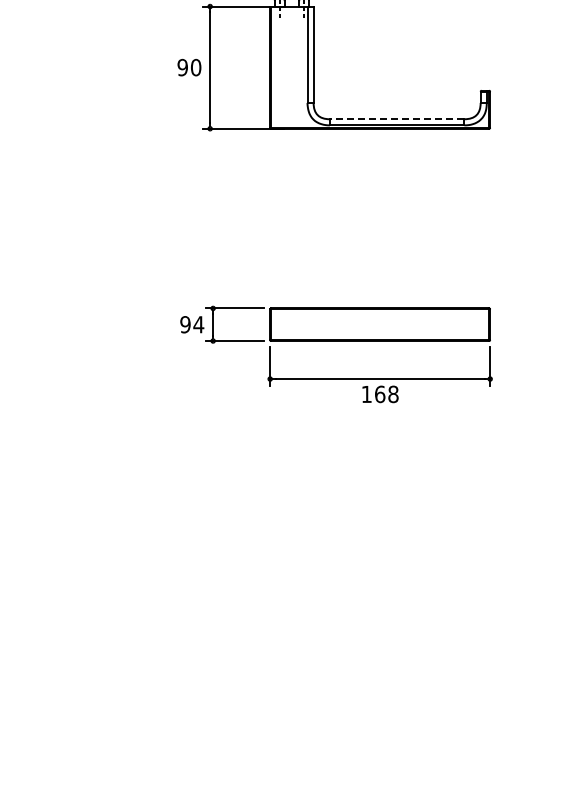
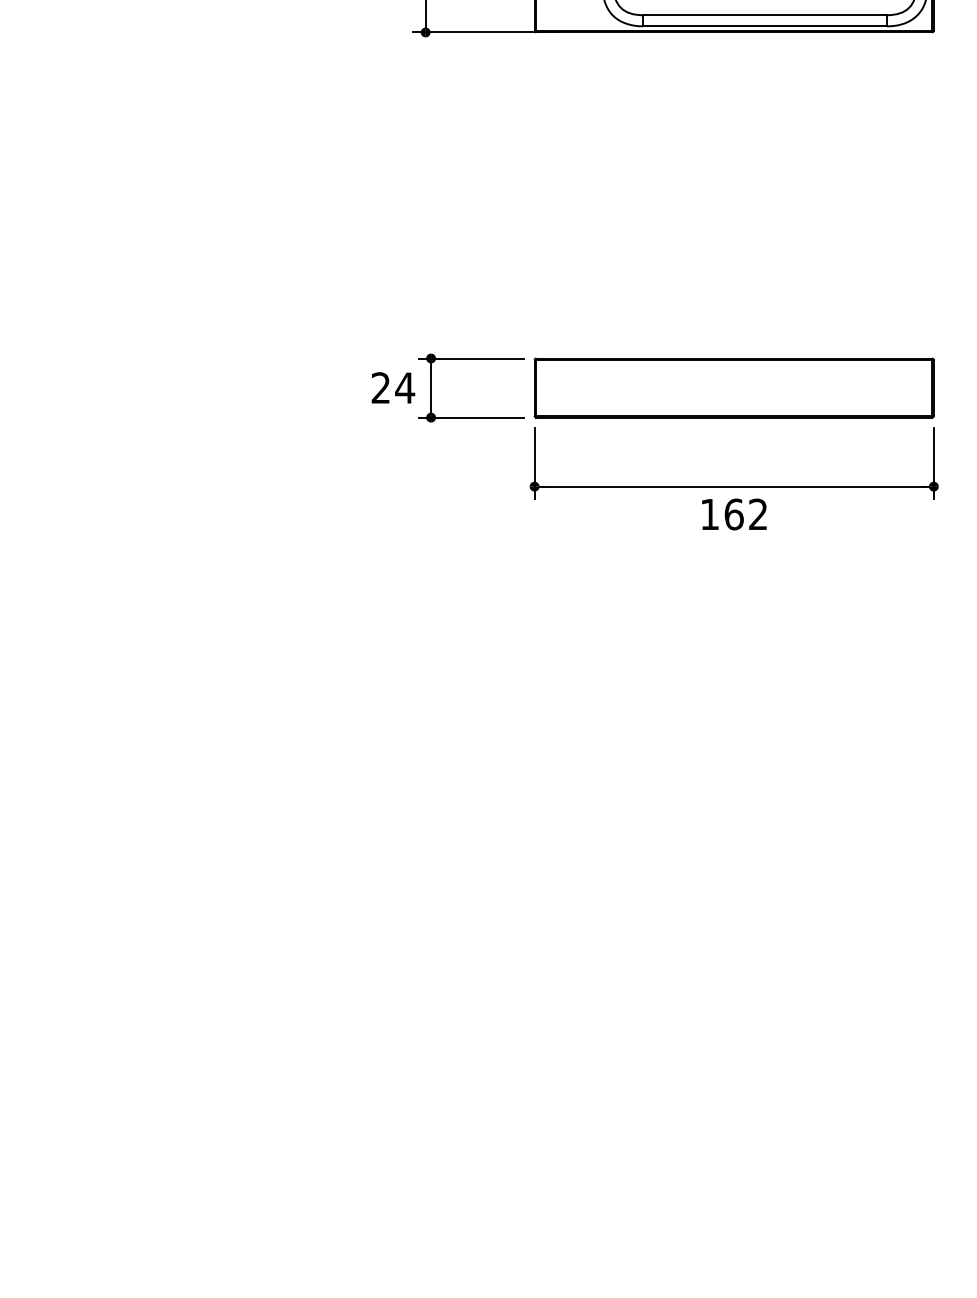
line: (396, 119) -> (763, 15), dashed -> solid
text: (185, 324) -> (380, 387), 94 -> 24
text: (393, 394) -> (758, 514), 168 -> 162

